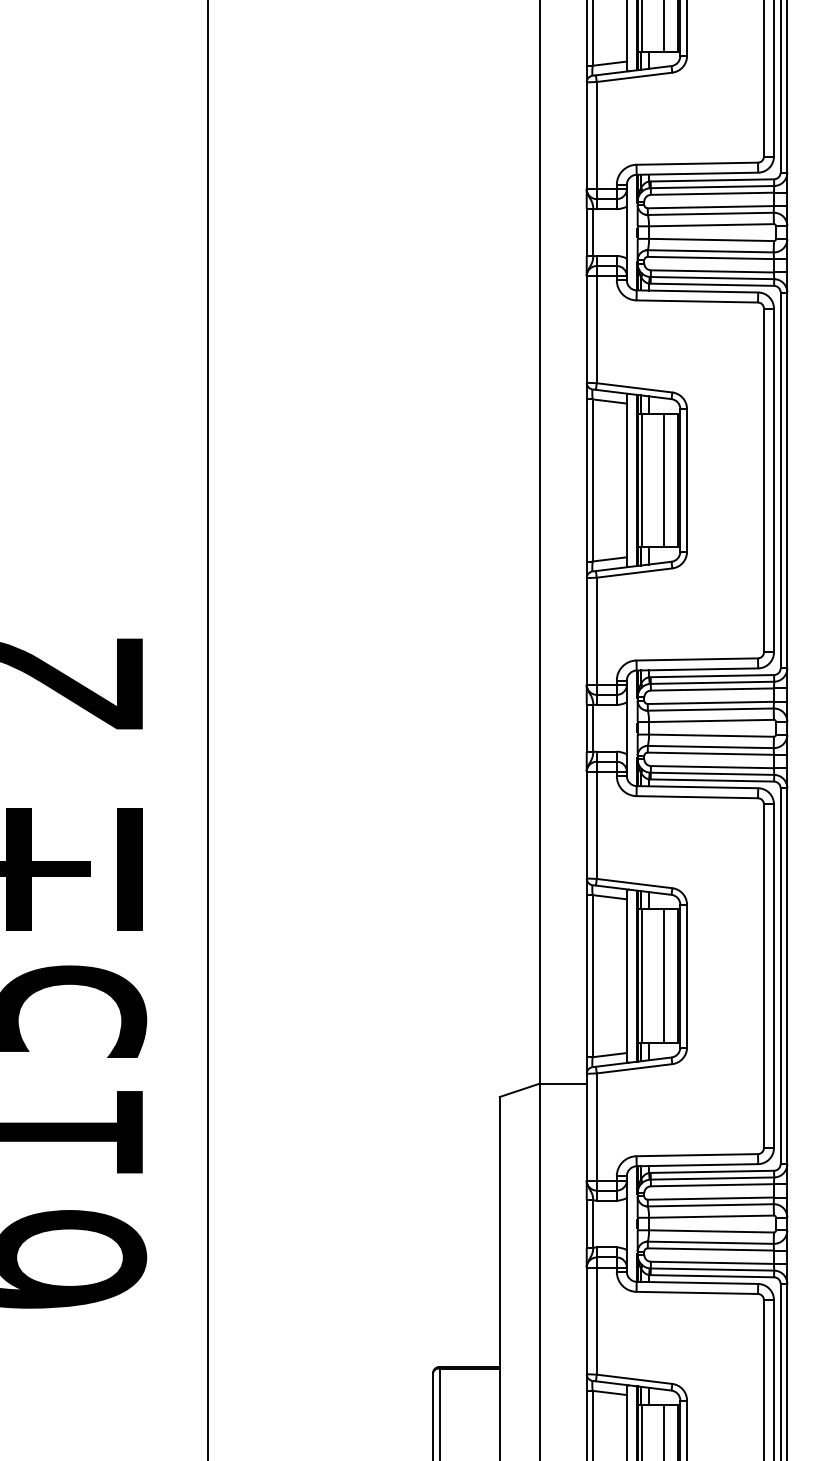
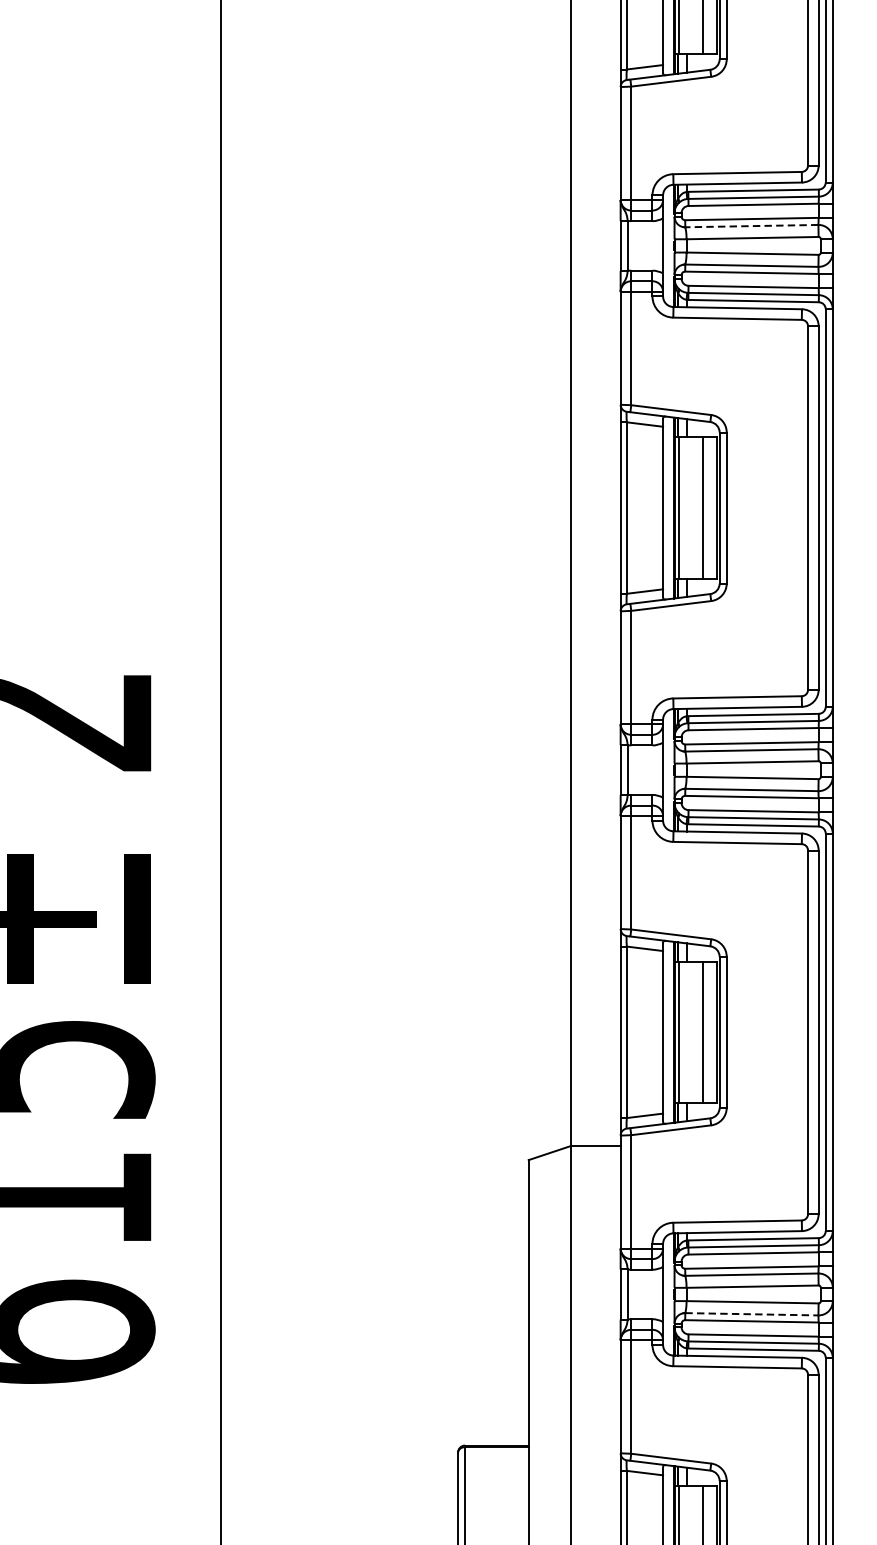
line: (710, 213) -> (751, 225), solid -> dashed
line: (710, 1242) -> (751, 1313), solid -> dashed

